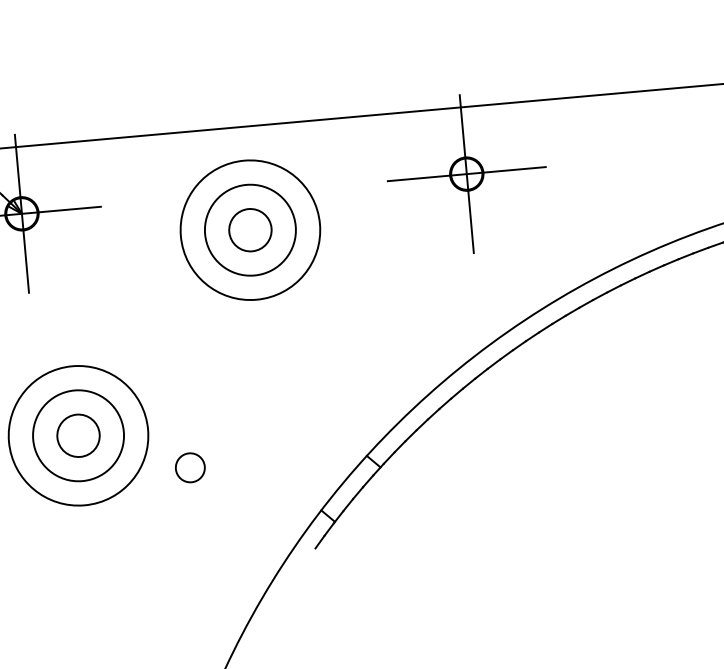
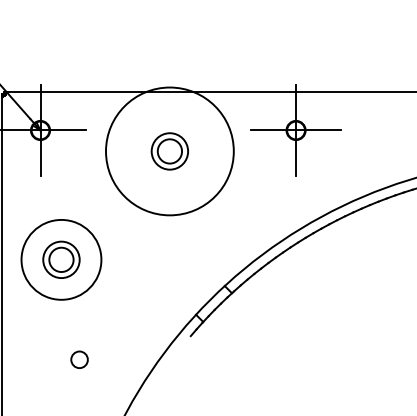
circle: (249, 230) -> (169, 151), size x0.7
circle: (249, 230) -> (169, 151), size x1.6
circle: (78, 435) -> (61, 259), size x0.7
circle: (190, 467) -> (79, 359), moved

